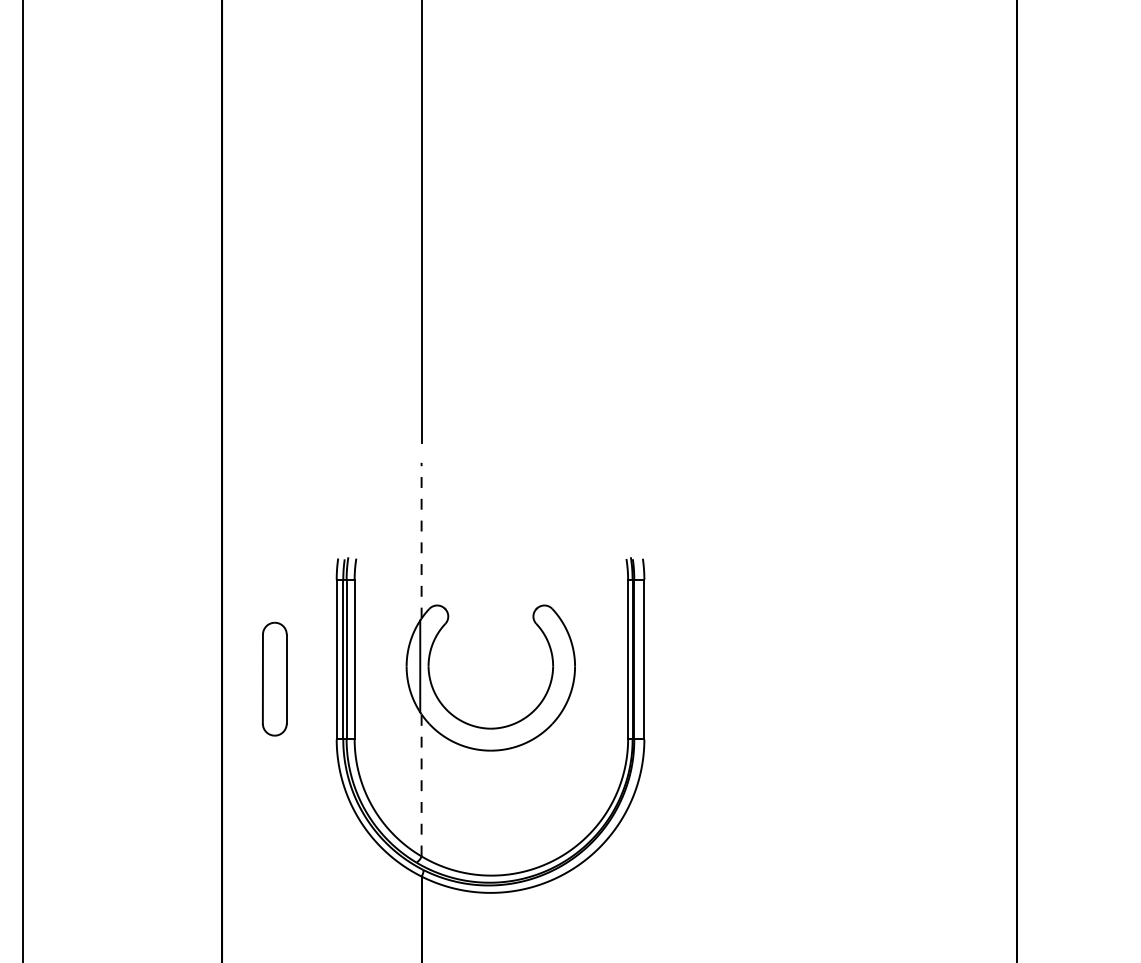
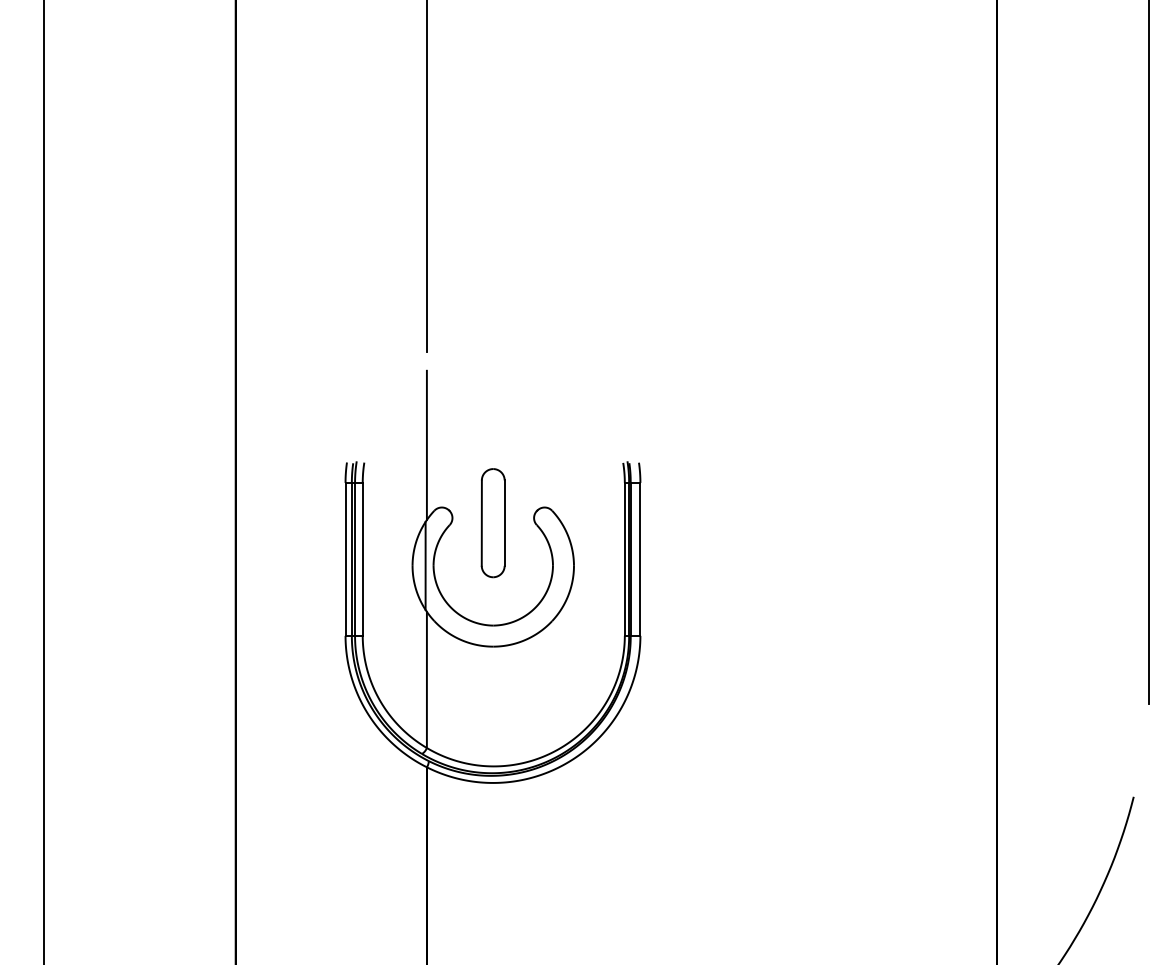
line: (421, 540) -> (426, 445), dashed -> solid
part: (274, 679) -> (492, 523), moved
line: (421, 784) -> (426, 679), dashed -> solid

